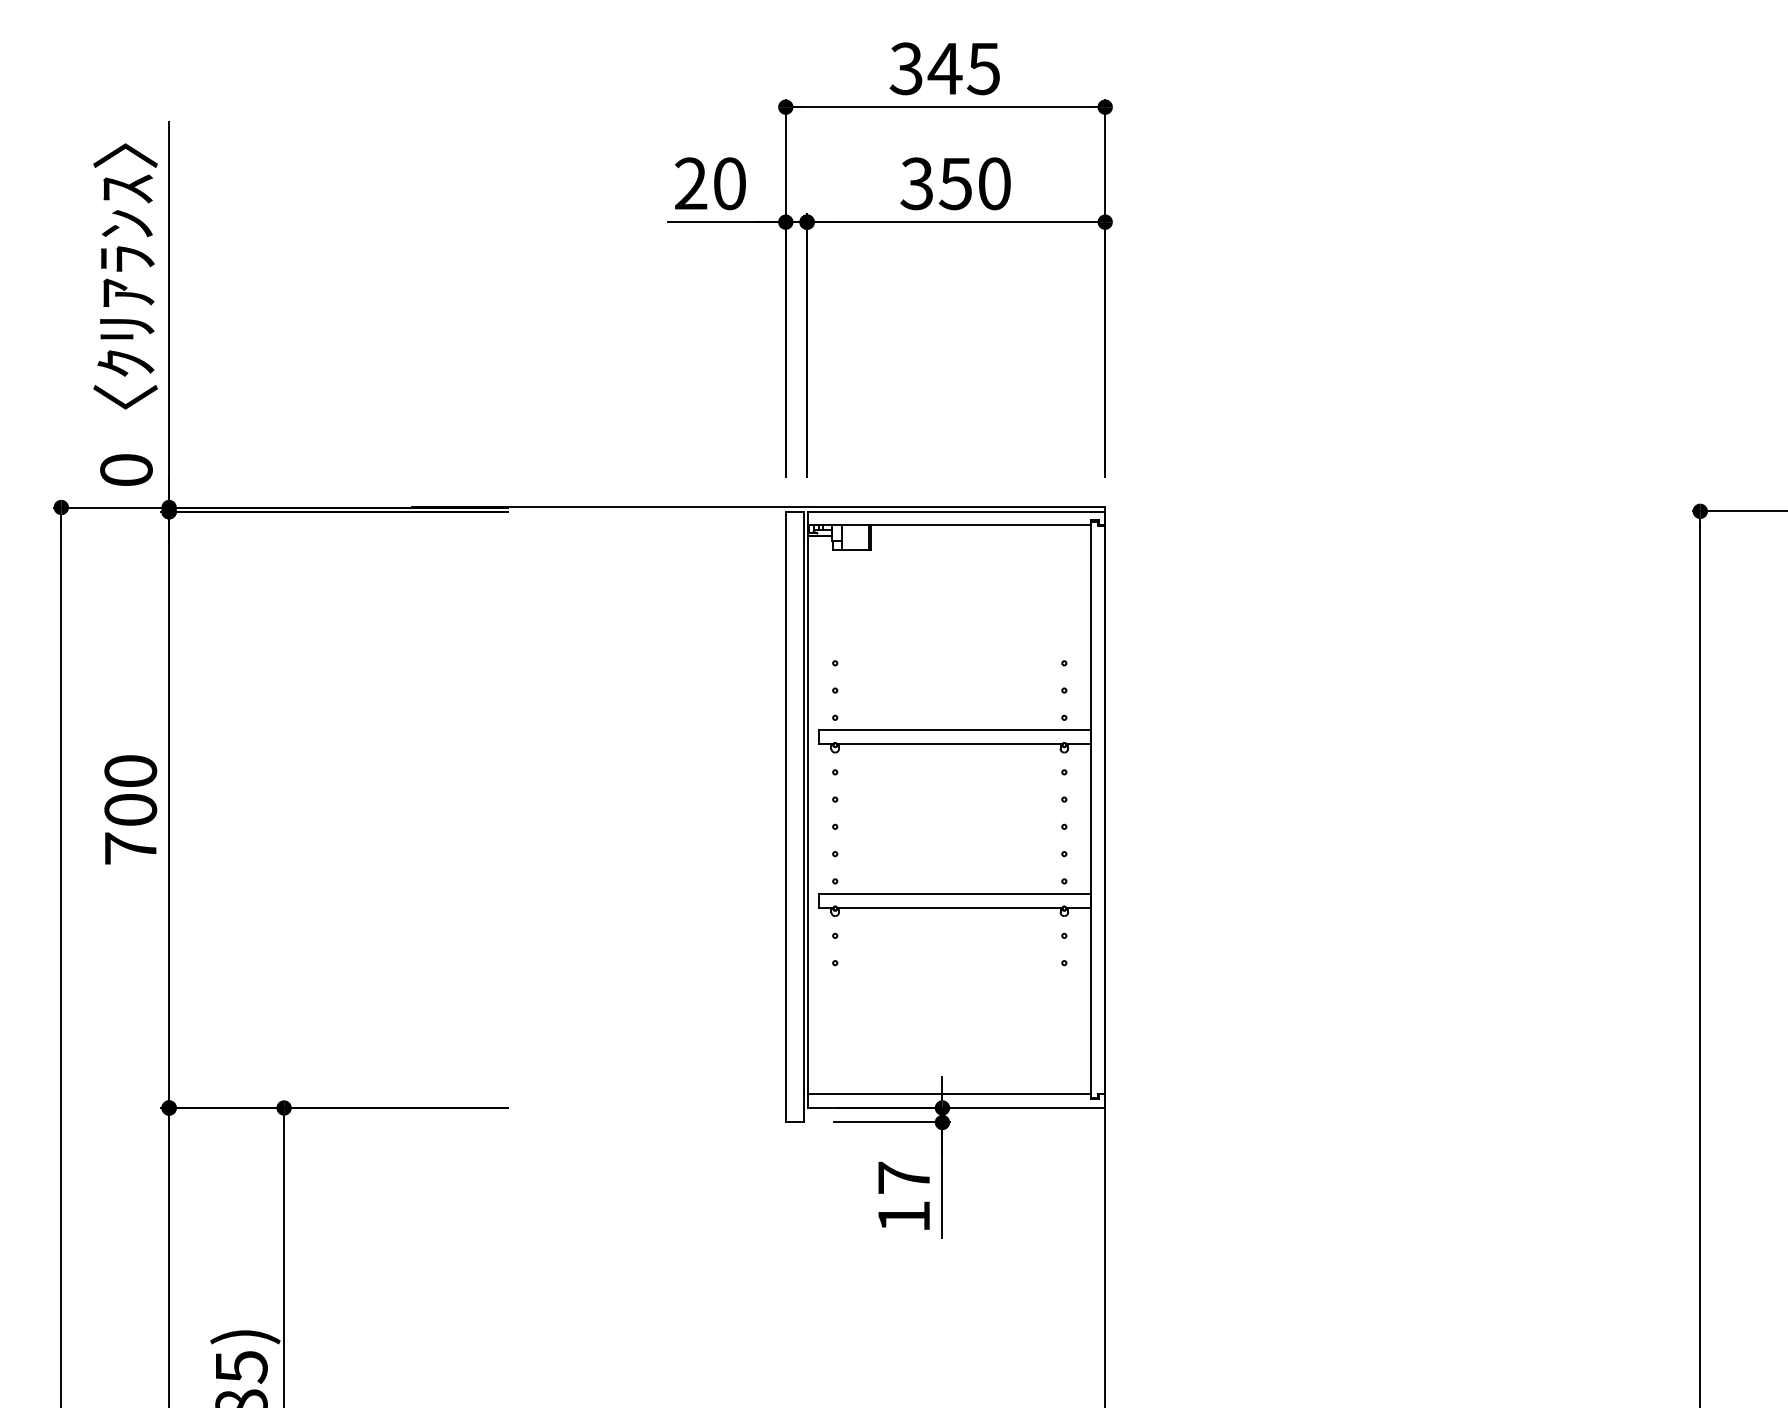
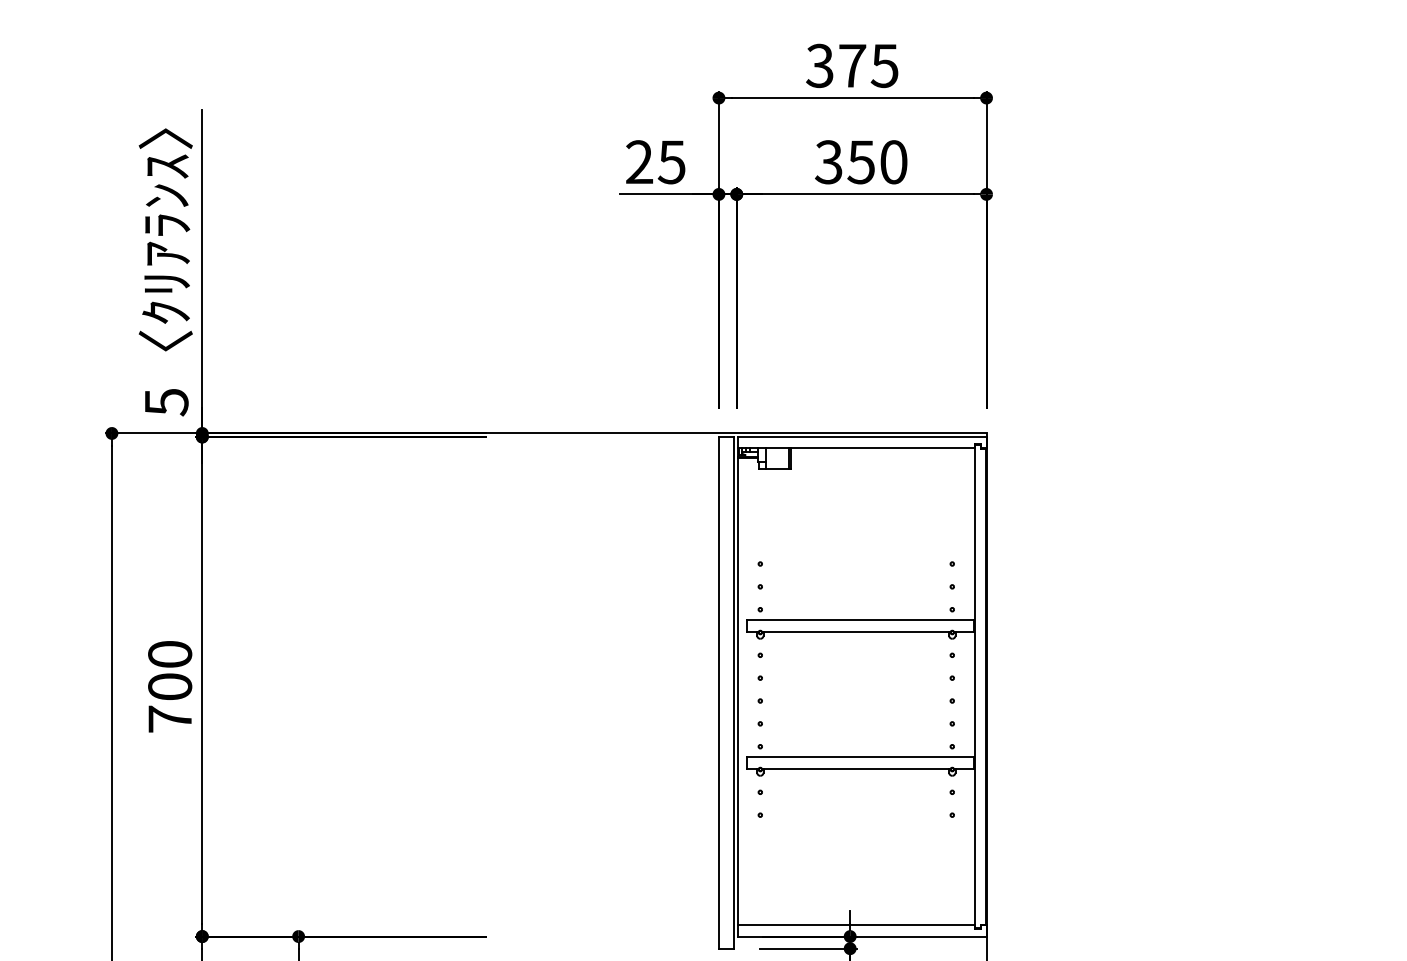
text: (944, 68) -> (851, 65), 345 -> 375
text: (728, 183) -> (670, 162), 20 -> 25
text: (126, 470) -> (166, 402), 0 -> 5

